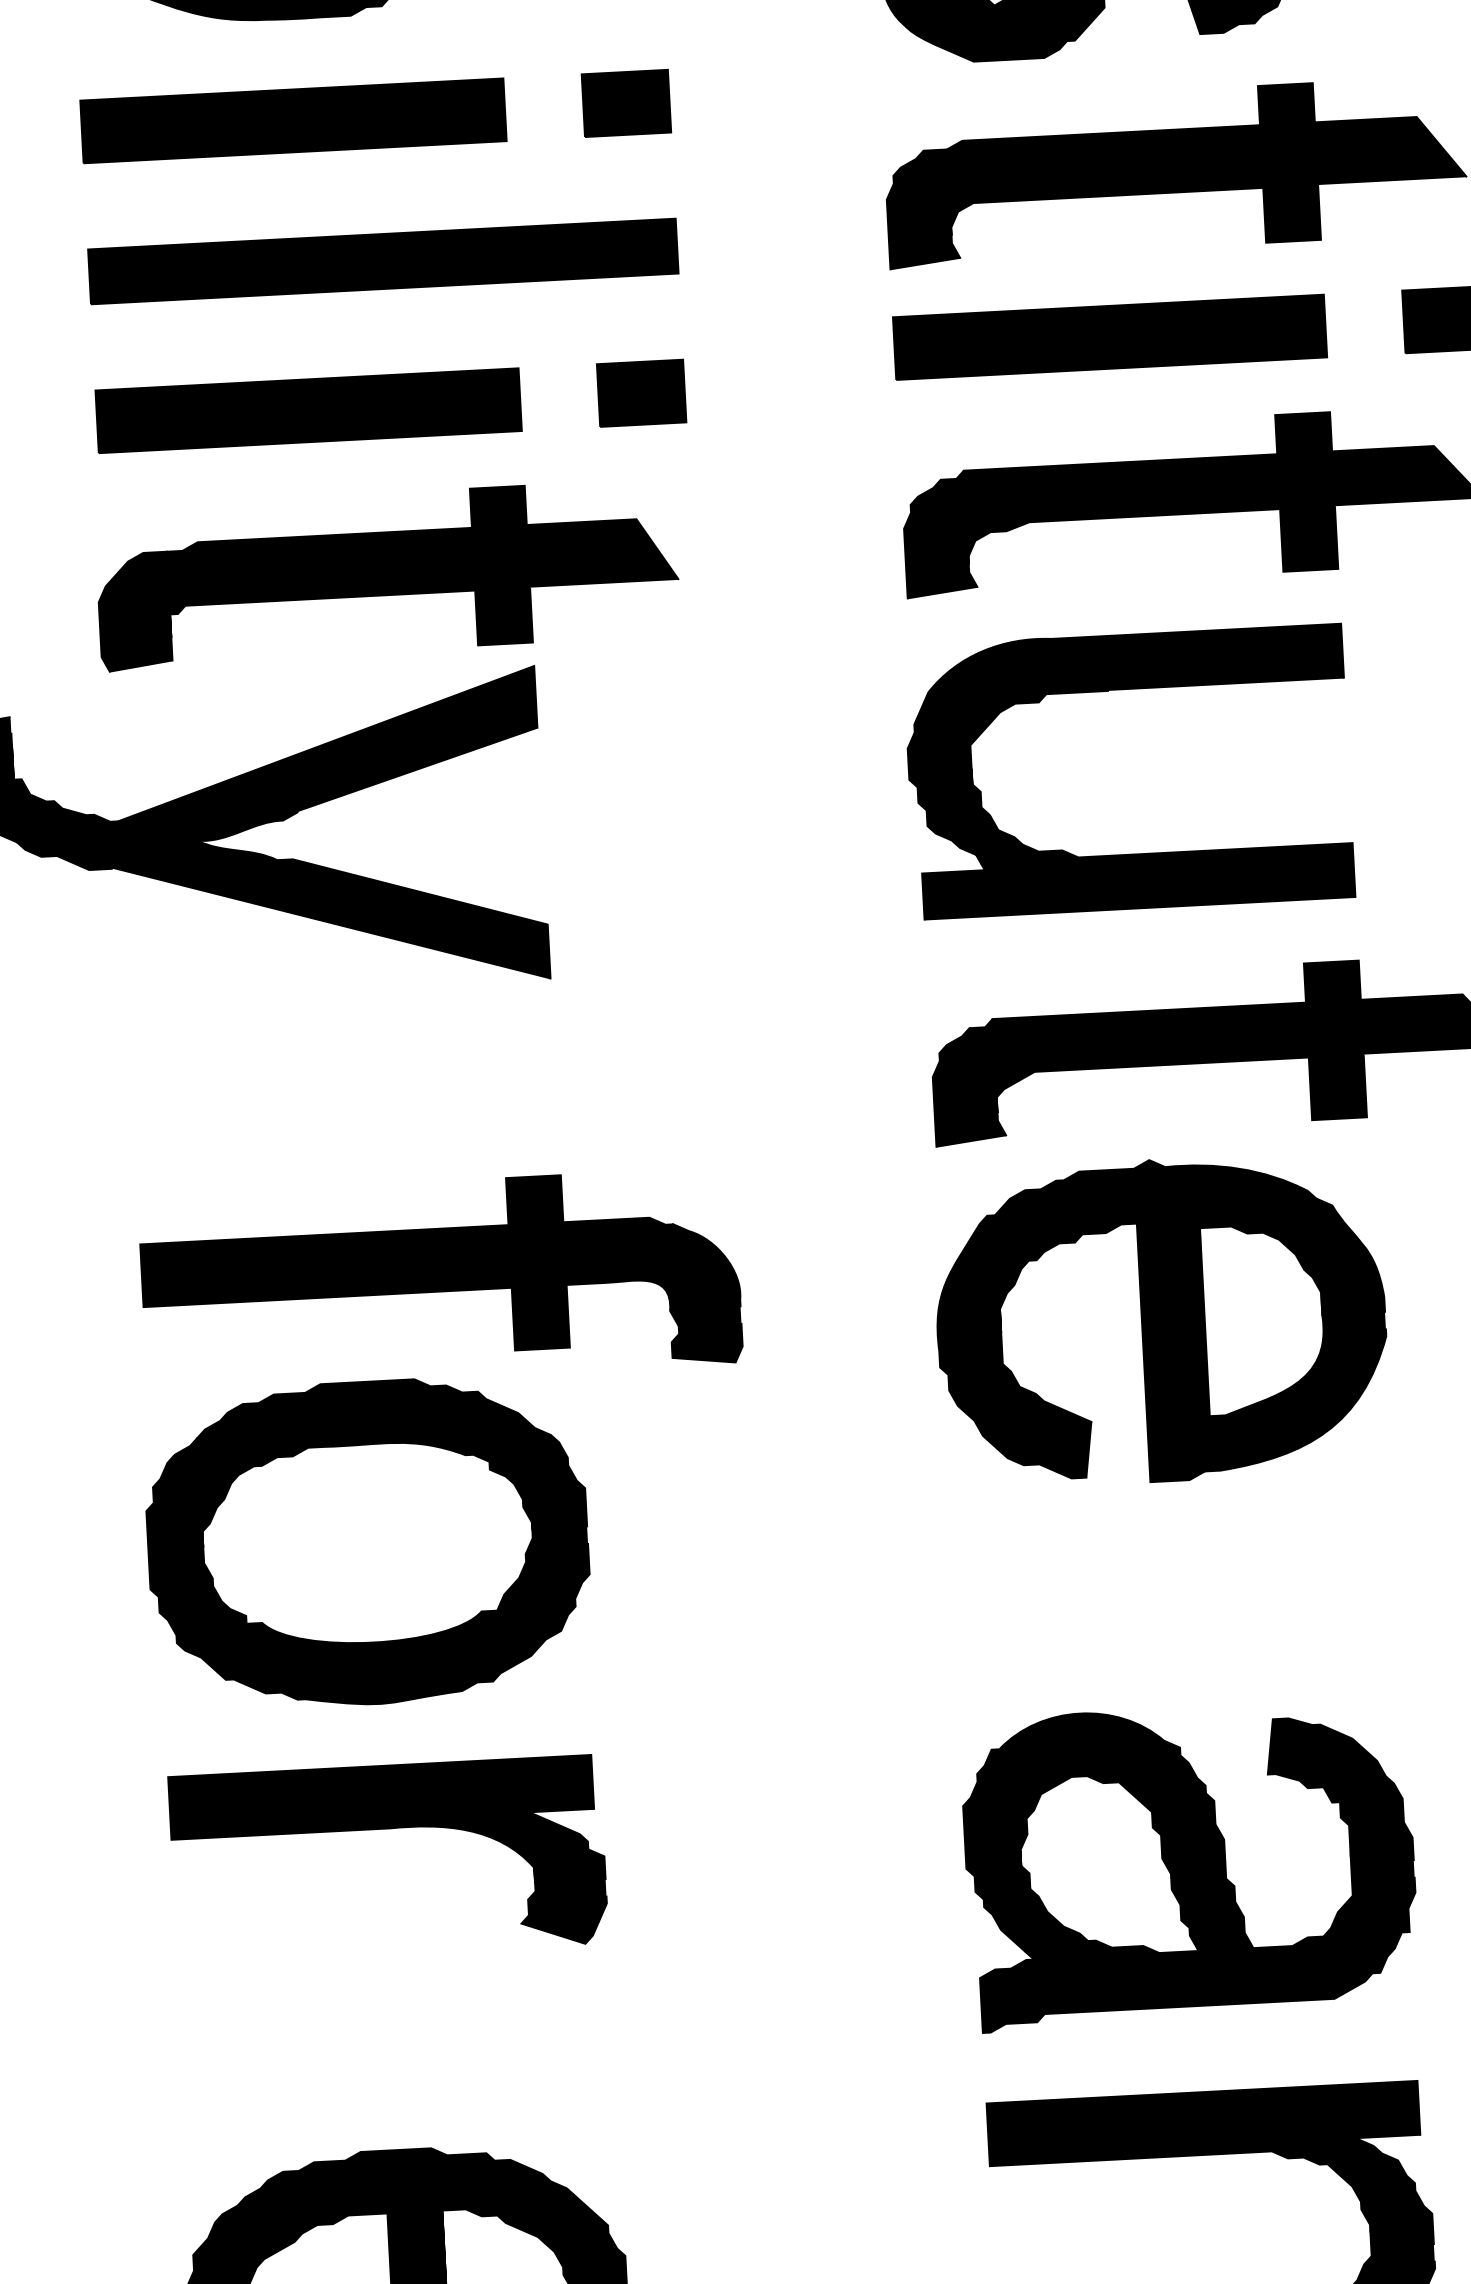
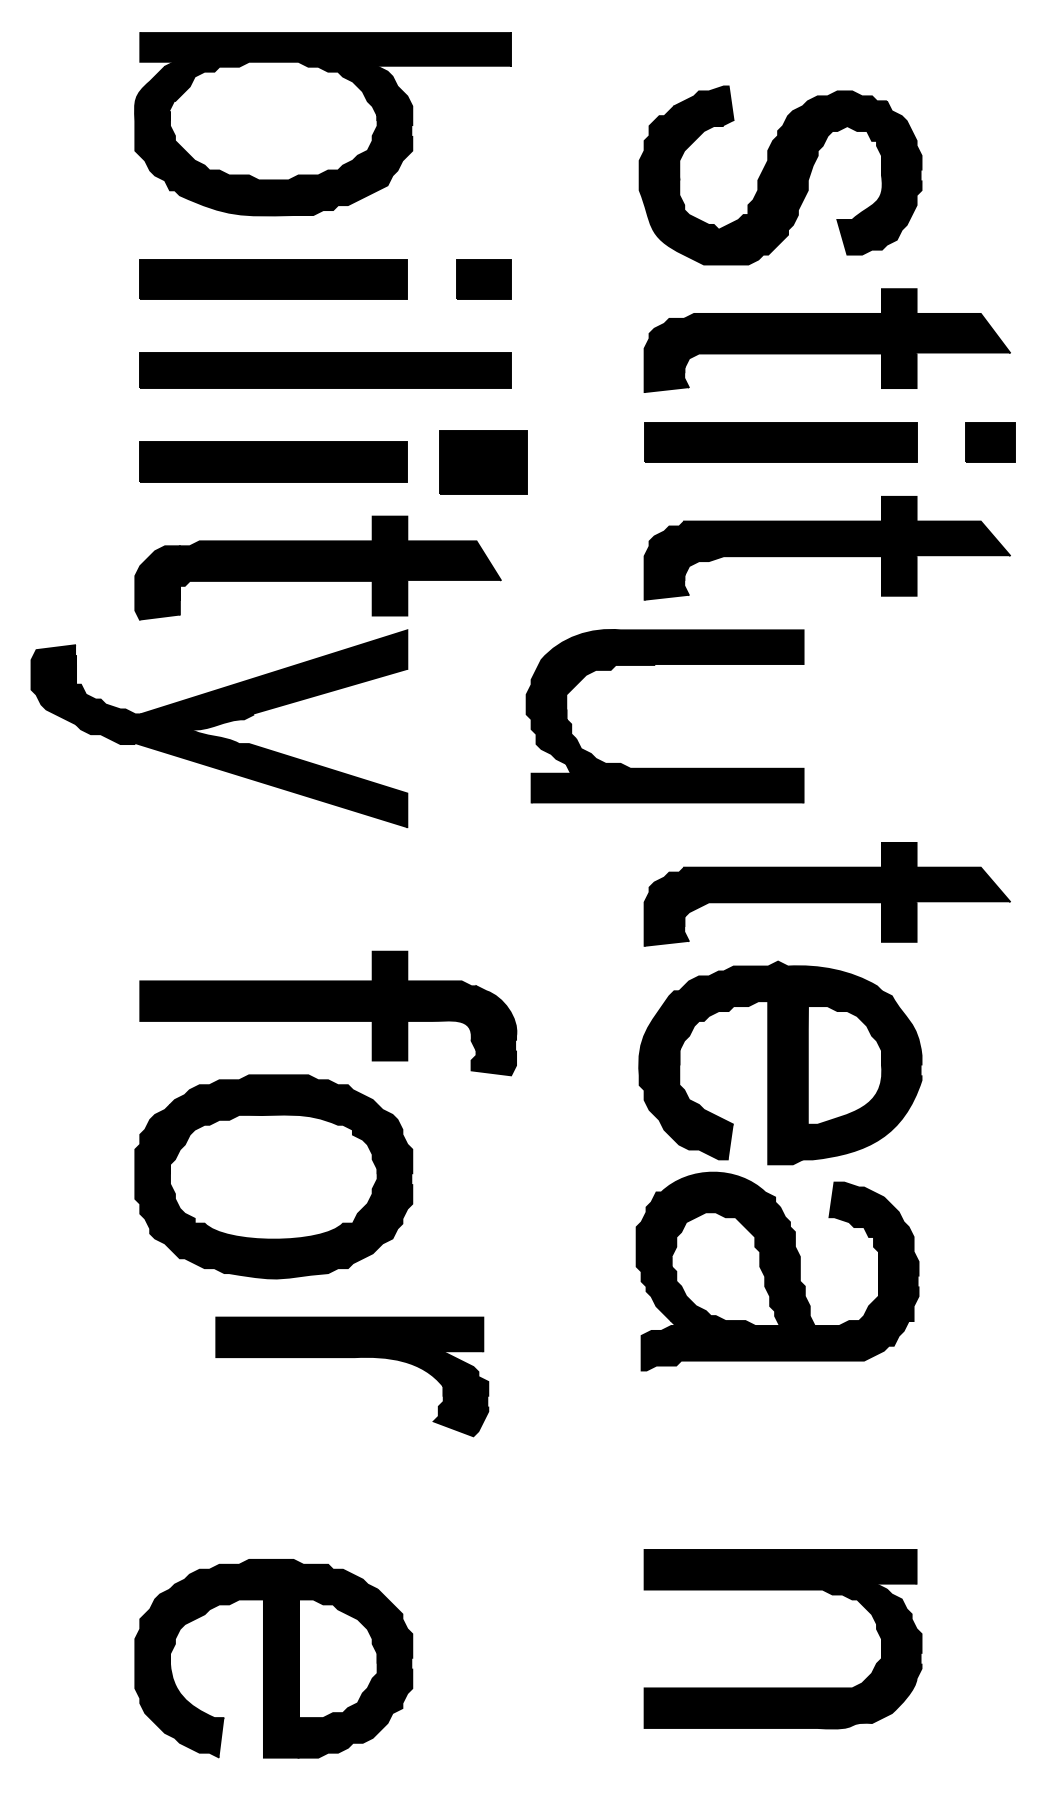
part: (640, 392) -> (483, 461), size x1.6
part: (1132, 852) -> (664, 767), moved
part: (387, 1829) -> (352, 1357), moved
part: (1189, 1864) -> (777, 1271), moved

